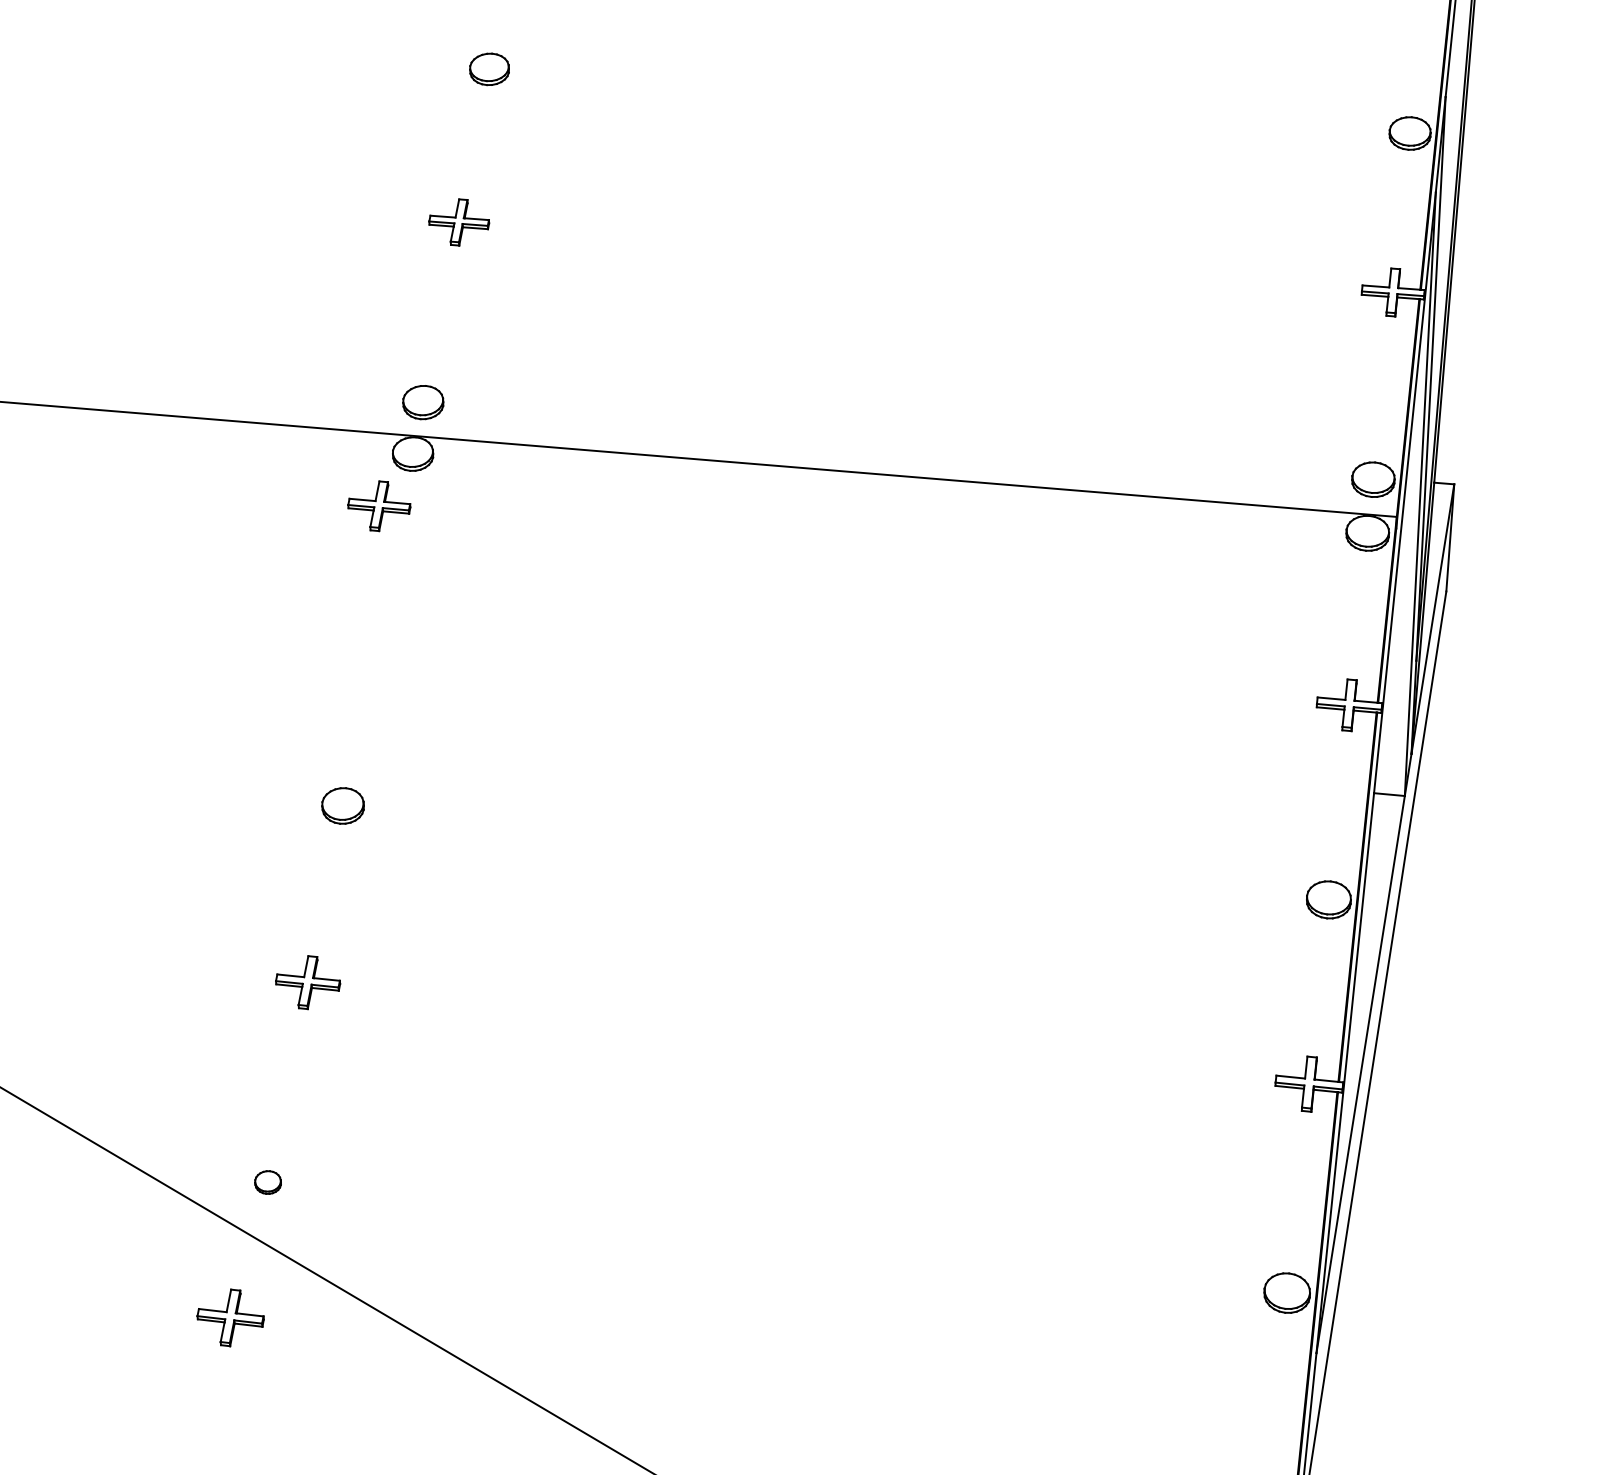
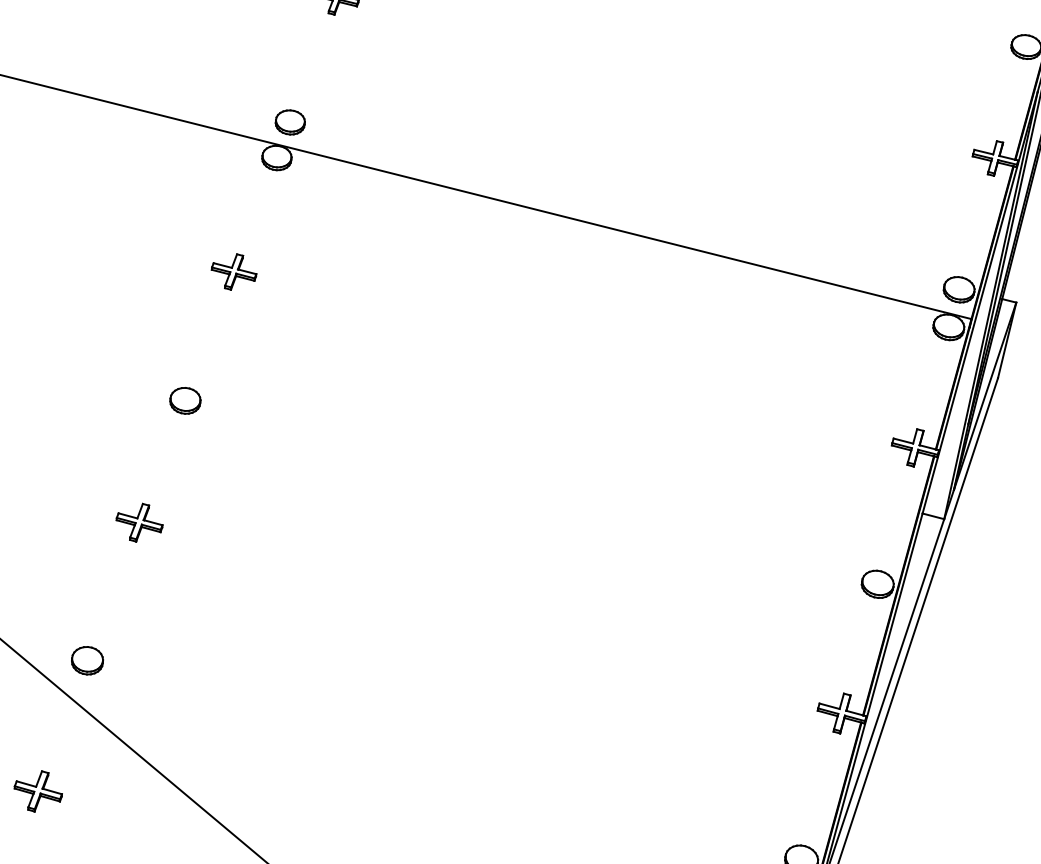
part: (379, 506) -> (234, 272), moved
part: (267, 1182) -> (86, 660), size x1.67
part: (230, 1317) -> (38, 791), moved

